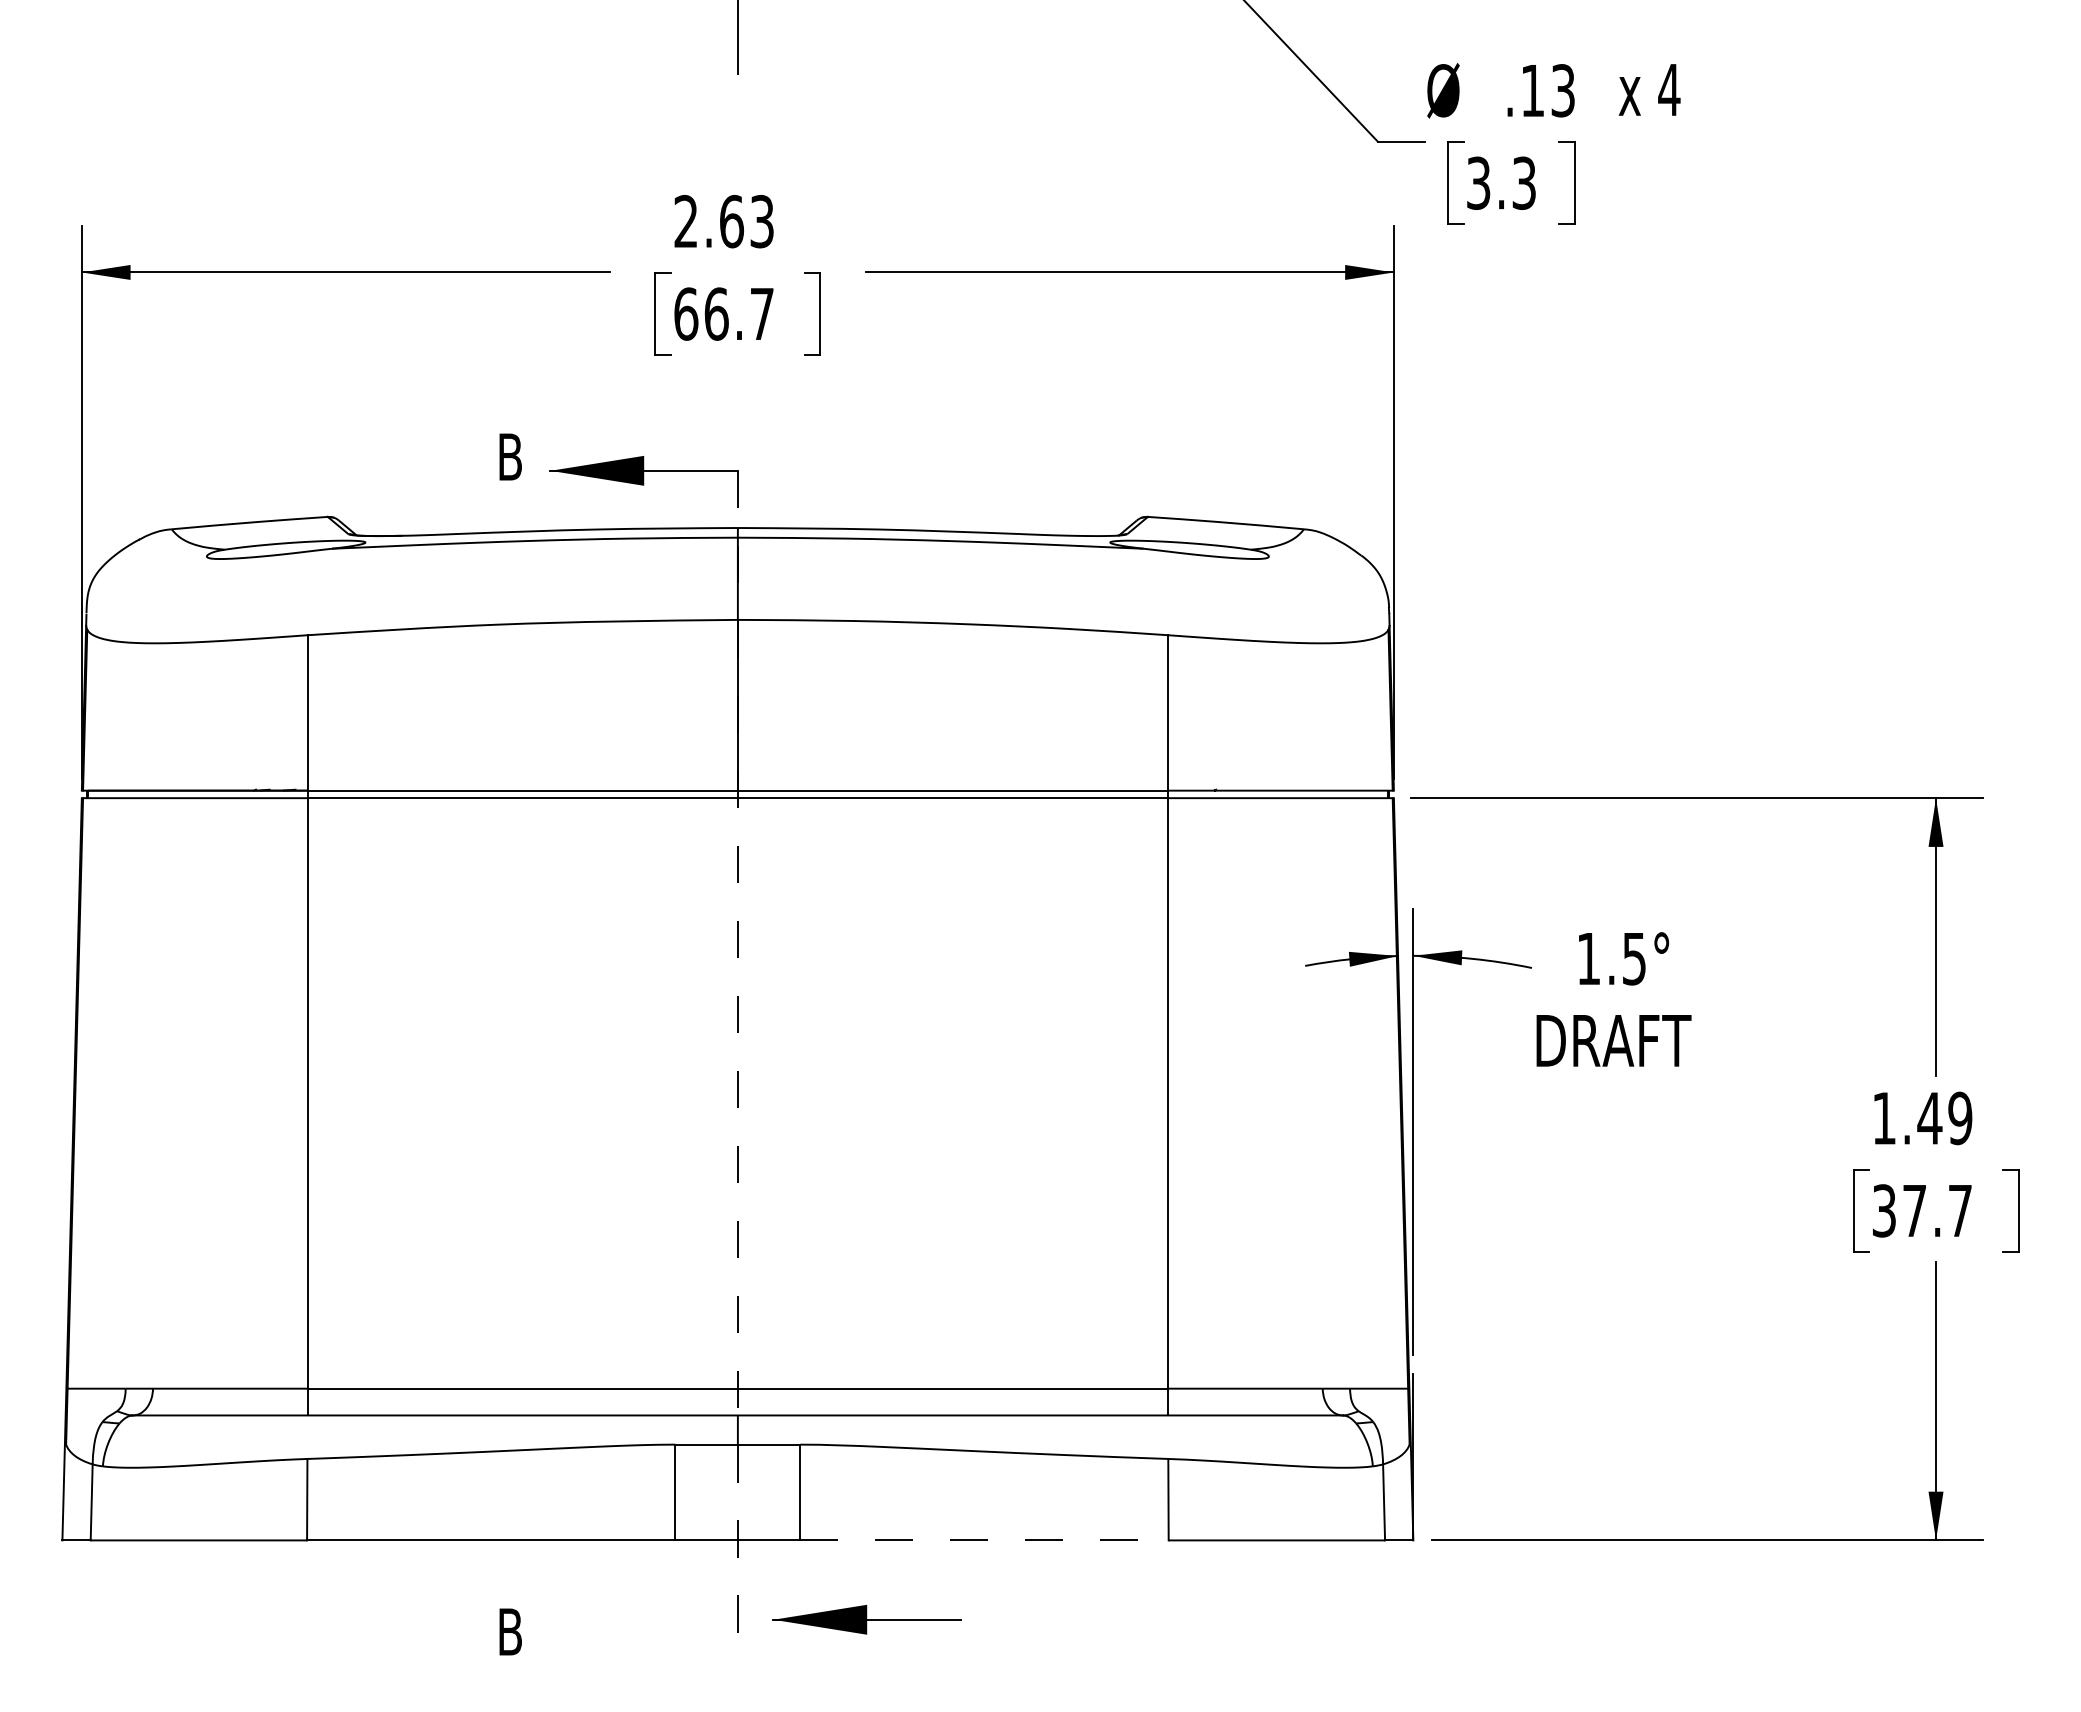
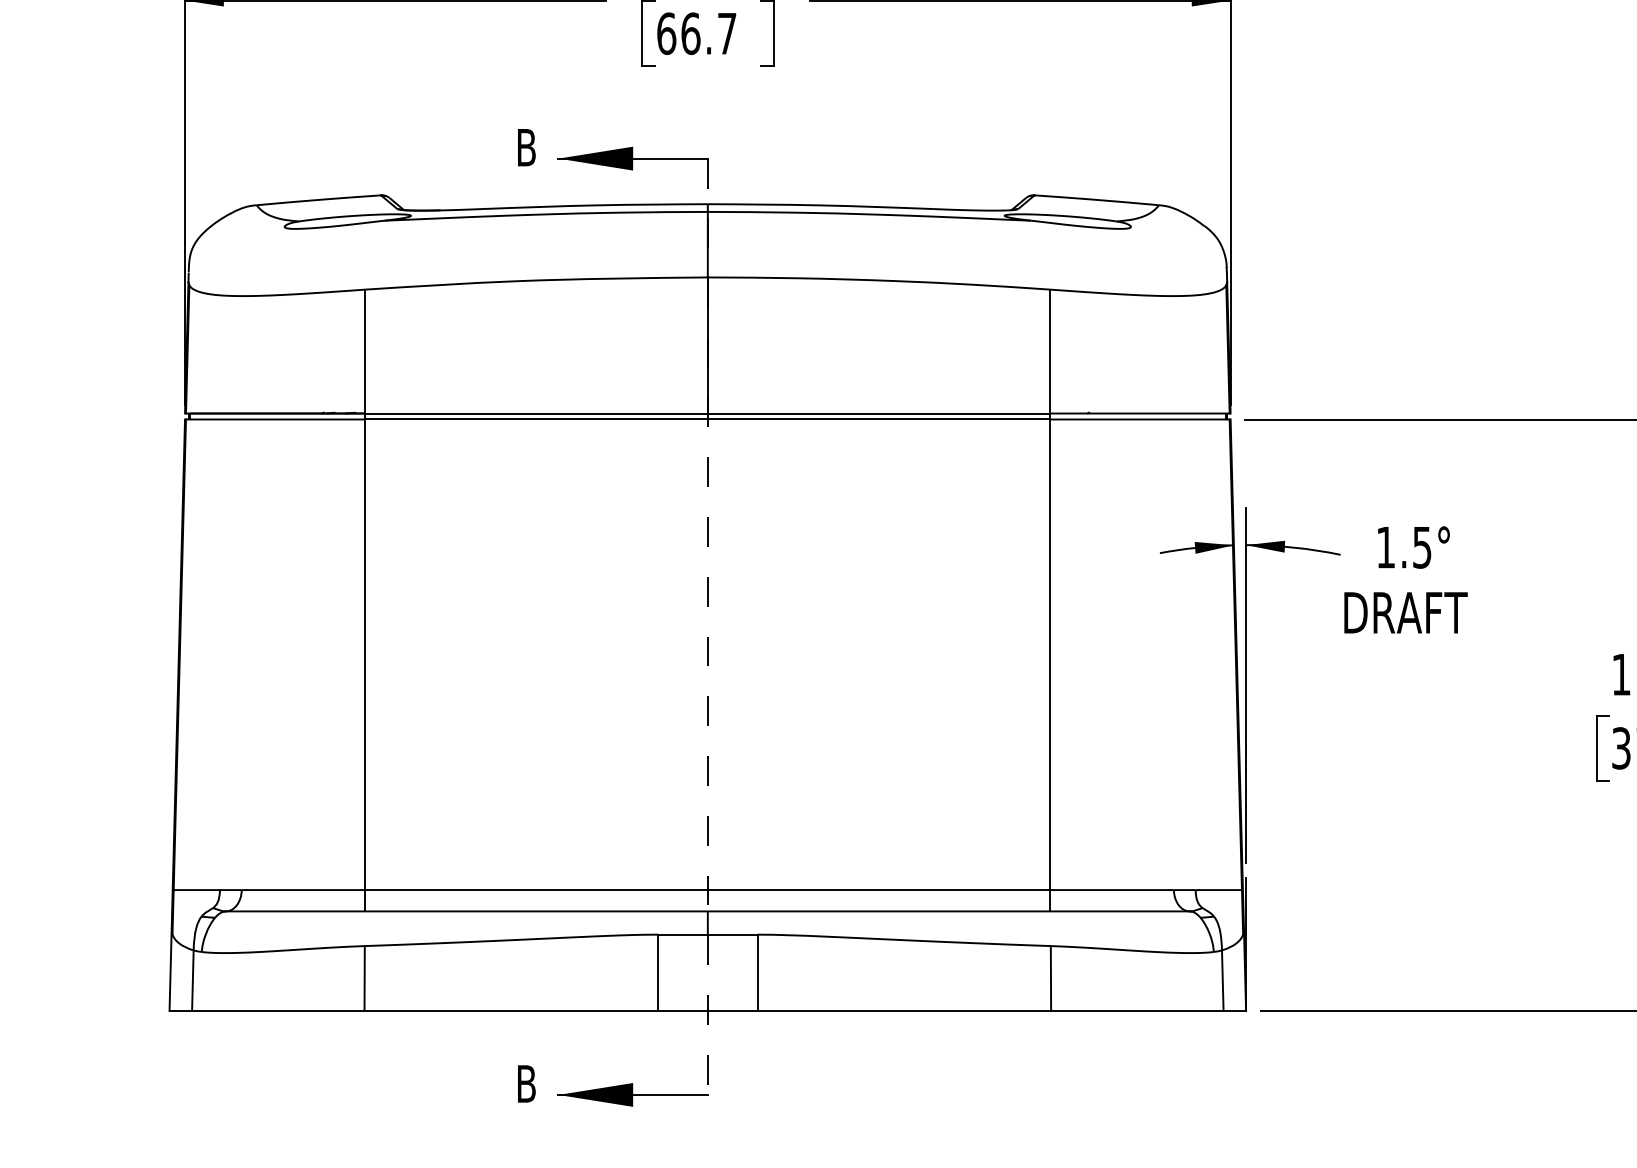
line: (985, 1540) -> (905, 1011), dashed -> solid
part: (866, 1619) -> (632, 1094), moved

